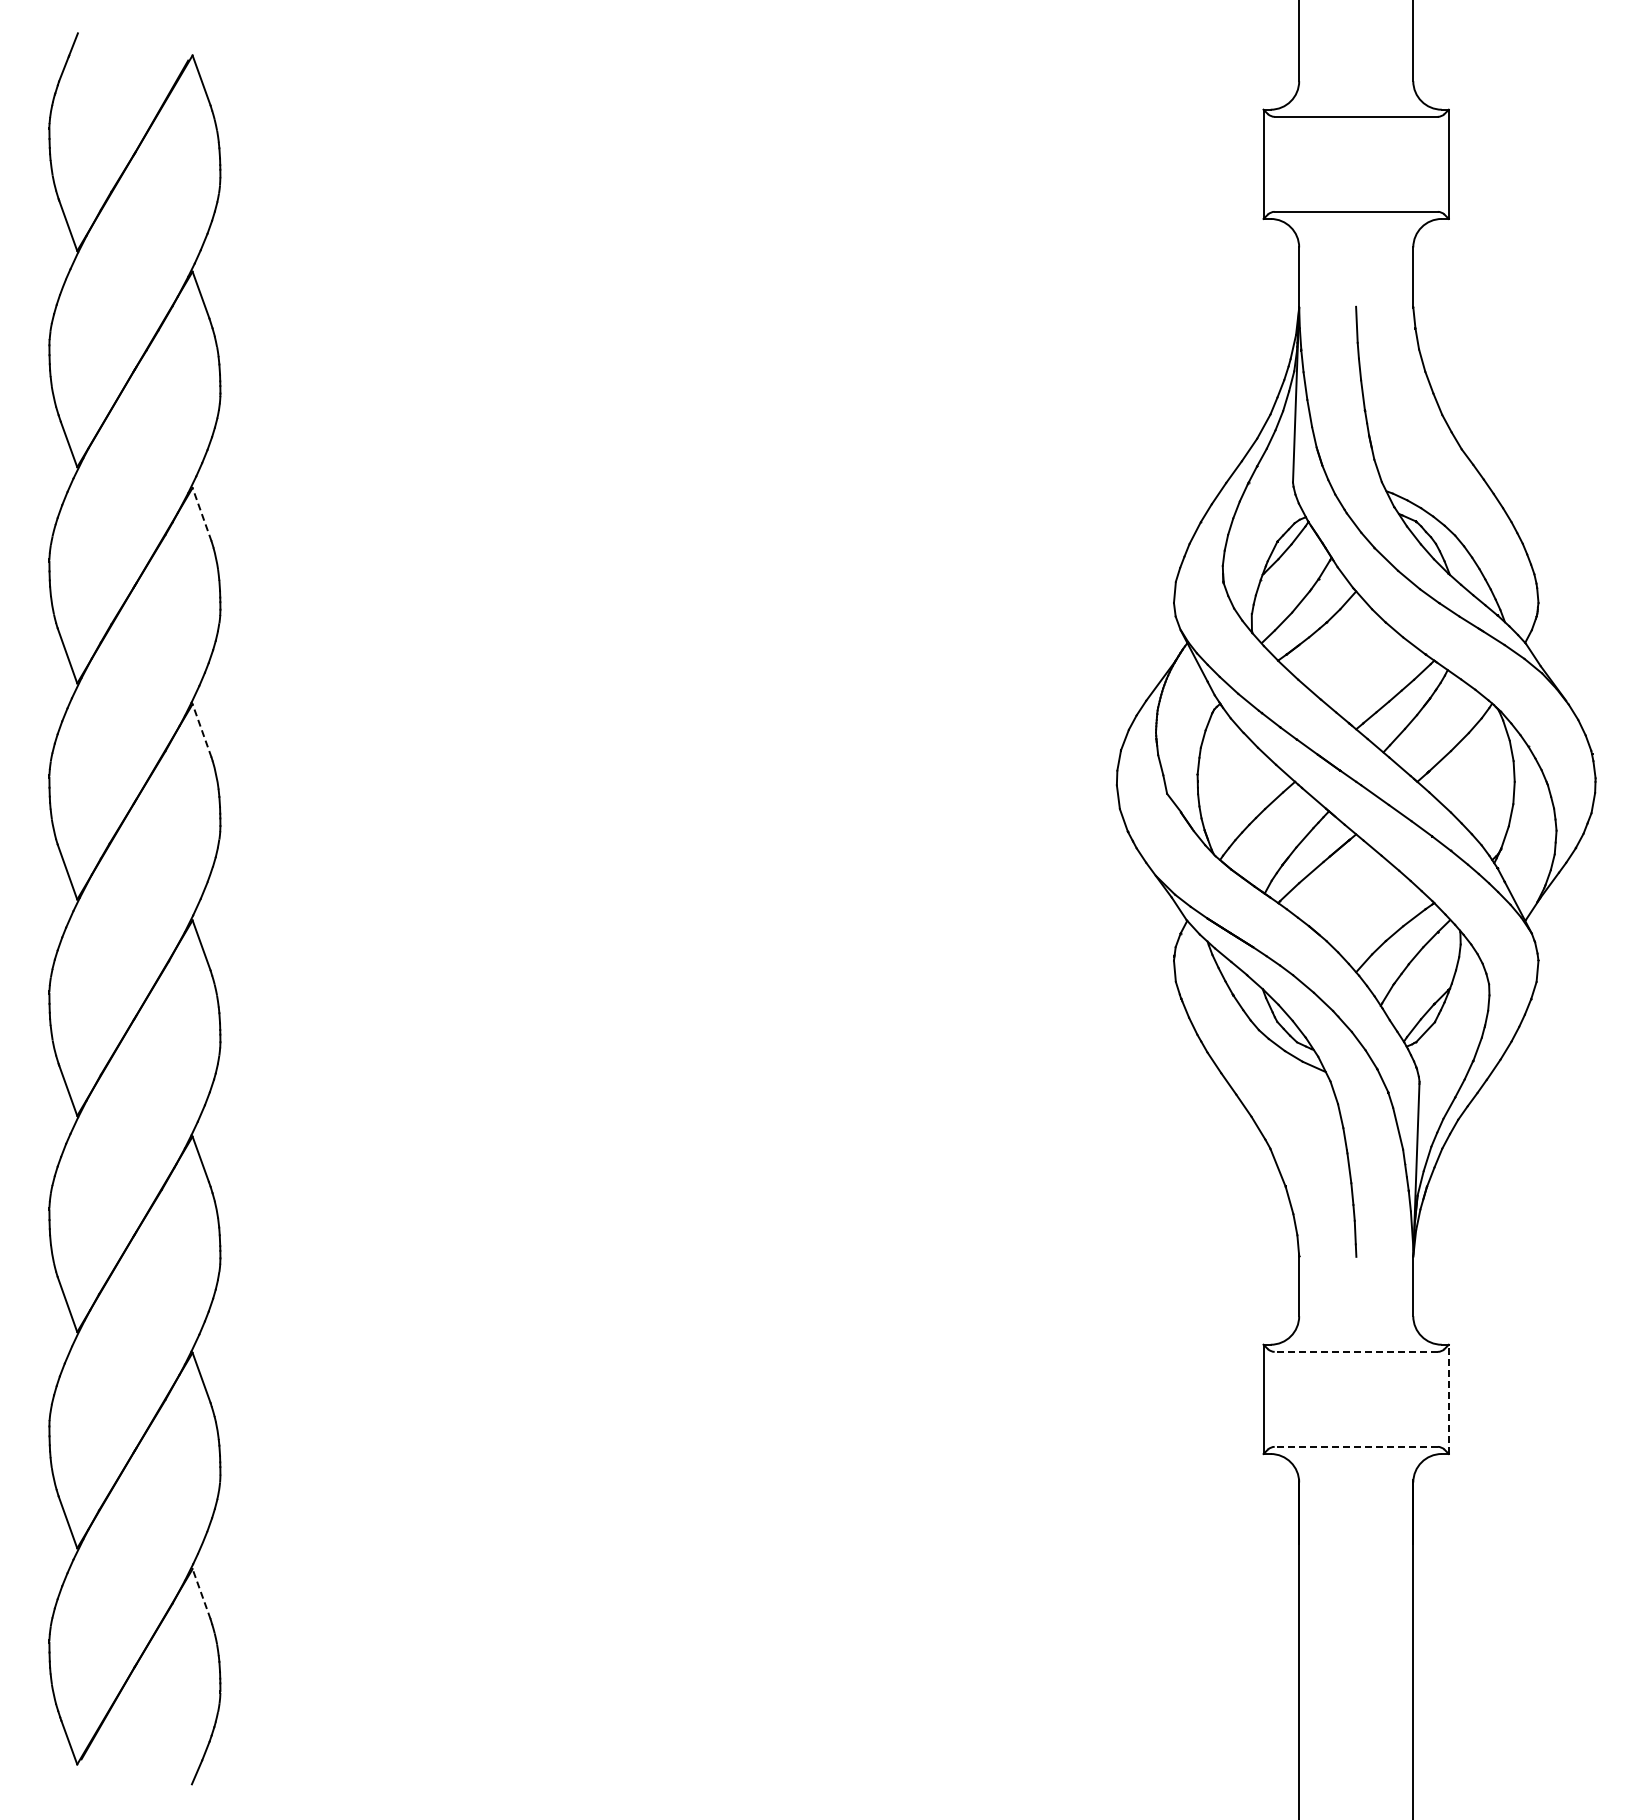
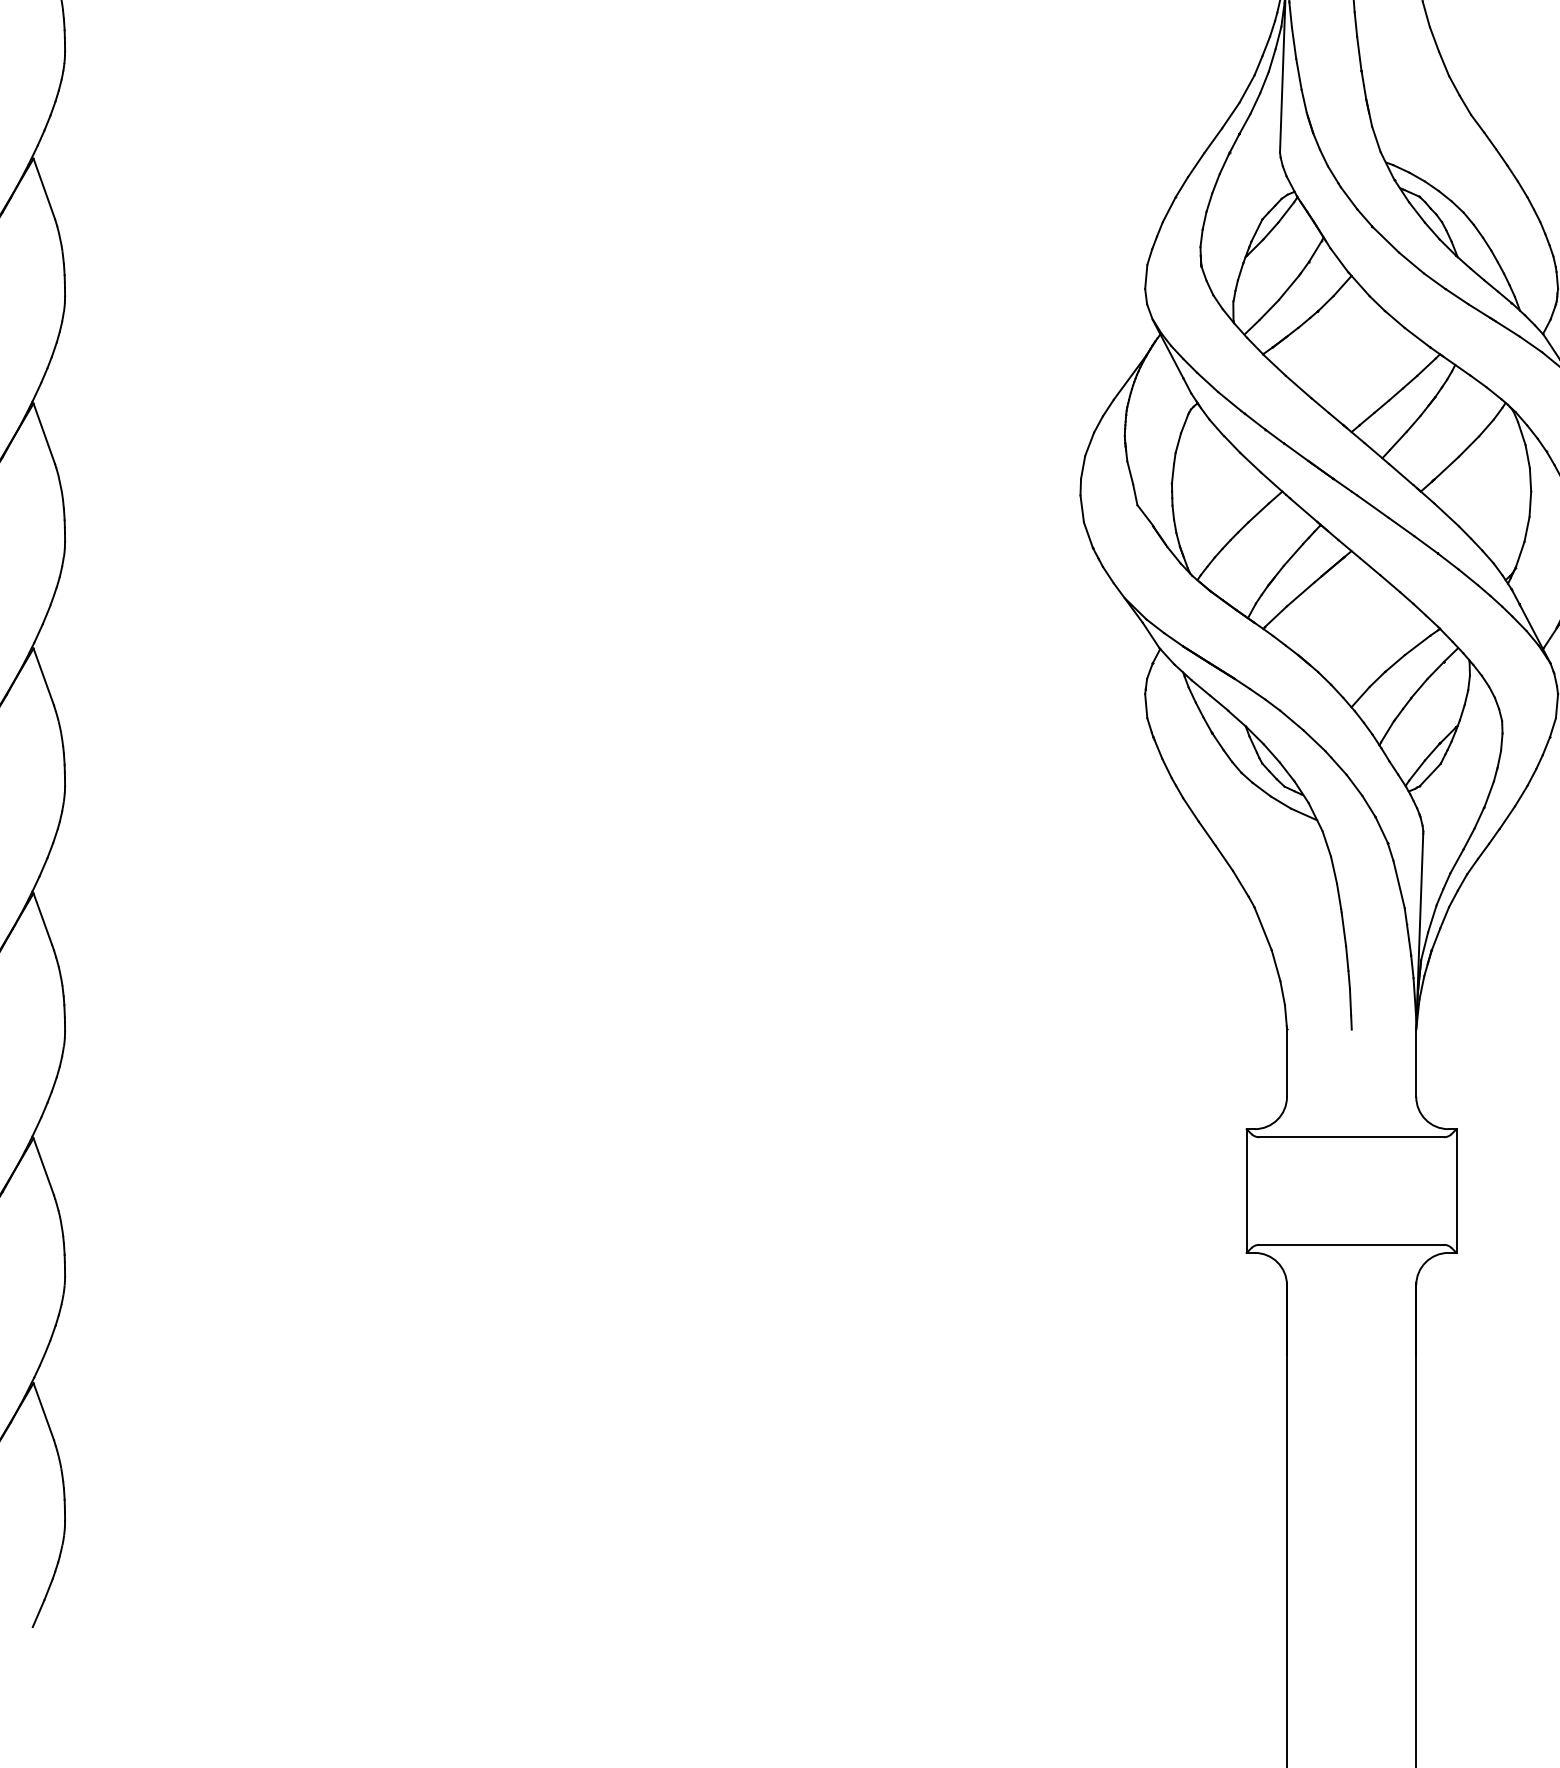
line: (201, 514) -> (43, 188), dashed -> solid
line: (201, 730) -> (43, 433), dashed -> solid
line: (1356, 1351) -> (1351, 1136), dashed -> solid
line: (1448, 1399) -> (1456, 1191), dashed -> solid
line: (1356, 1446) -> (1351, 1244), dashed -> solid
line: (201, 1594) -> (43, 1412), dashed -> solid

